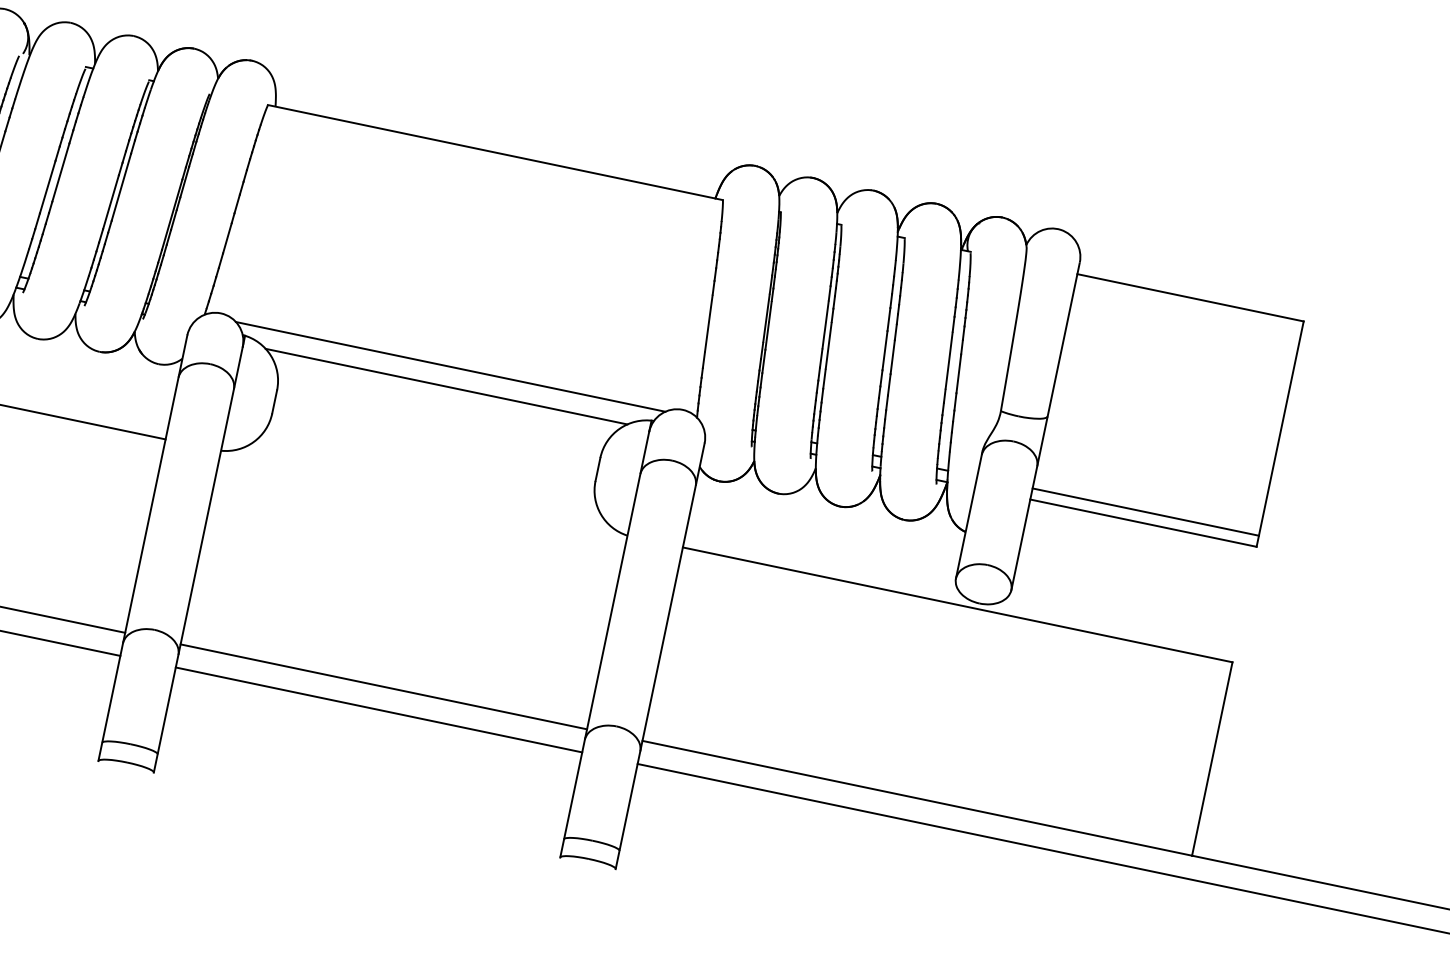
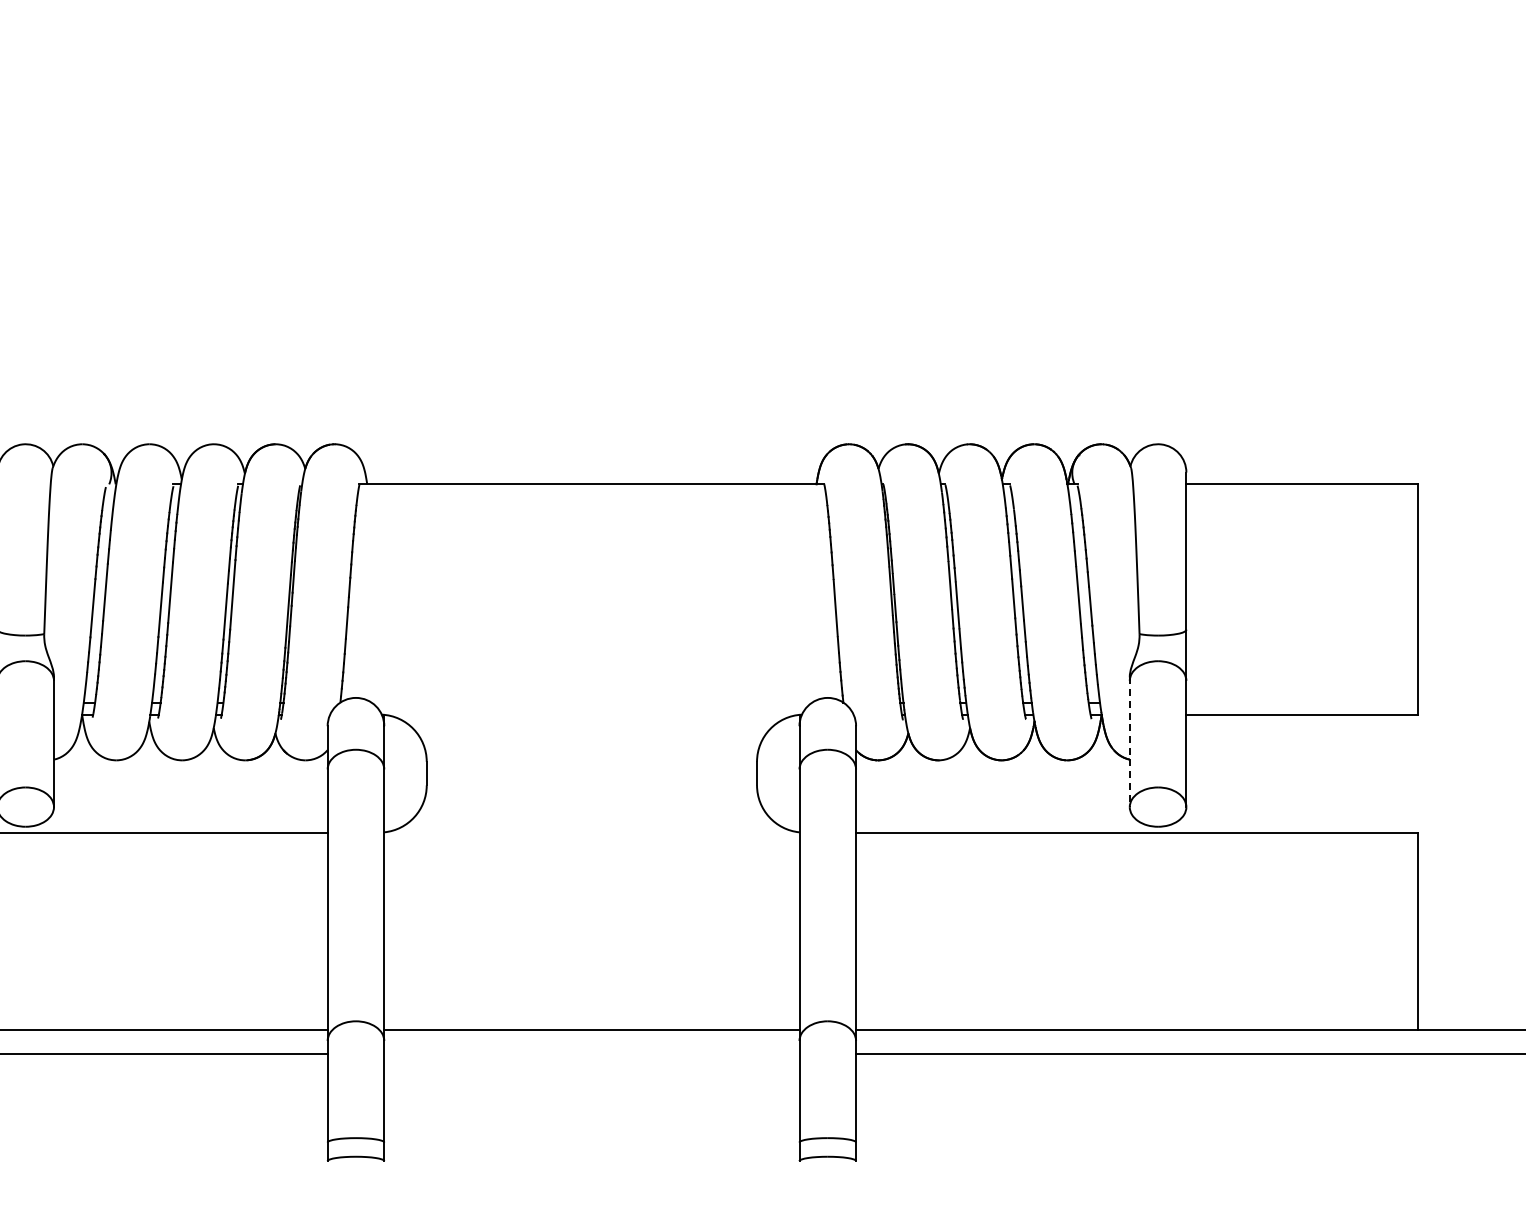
line: (450, 367) -> (591, 703), removed
line: (446, 386) -> (591, 723), removed
line: (1145, 512) -> (1301, 703), removed
line: (968, 515) -> (1129, 742), solid -> dashed
line: (378, 709) -> (591, 1053), removed

